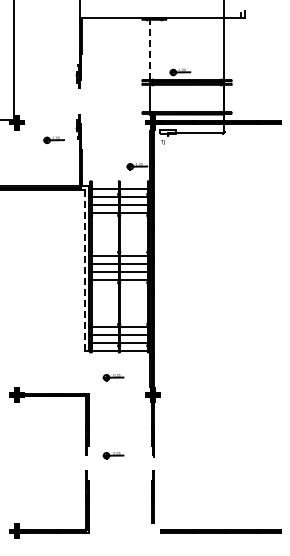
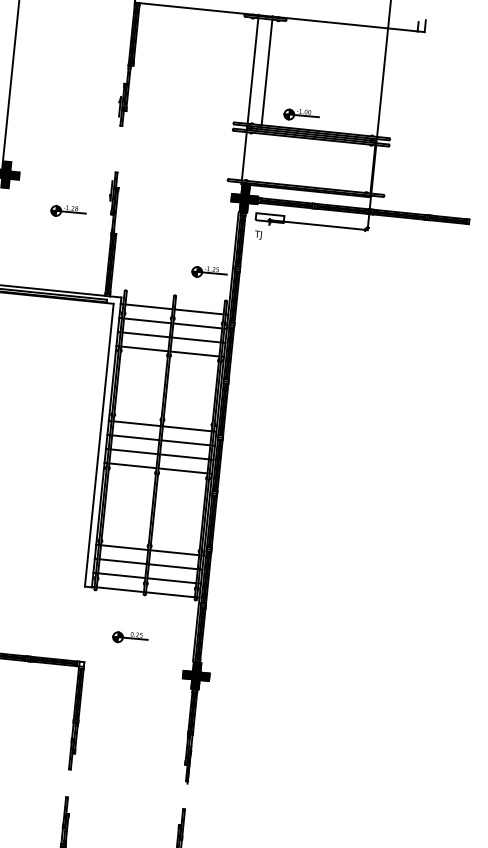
line: (150, 49) -> (253, 70), dashed -> solid
line: (158, 49) -> (267, 71), added
line: (84, 270) -> (98, 445), dashed -> solid
part: (113, 455) -> (116, 774), removed

